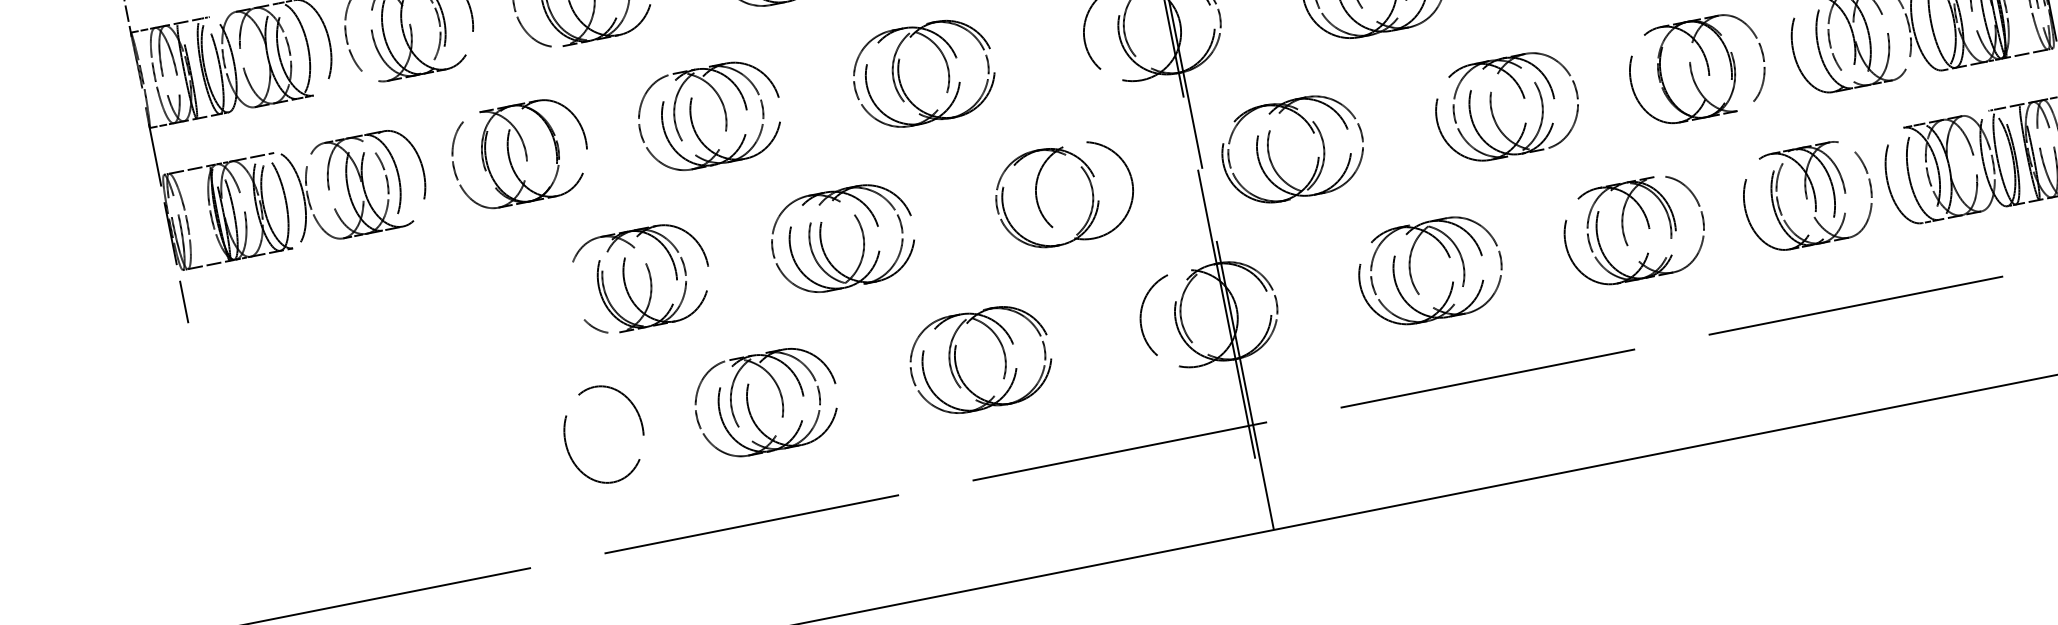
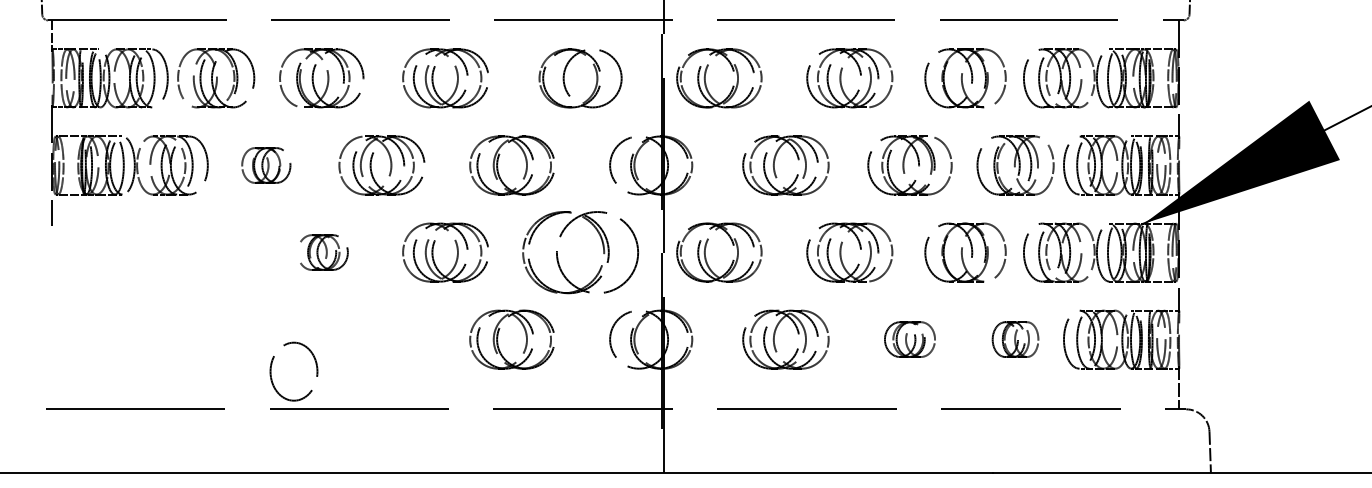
part: (520, 153) -> (266, 165), size x0.6
part: (1064, 194) -> (580, 252), size x1.4
part: (1807, 195) -> (1015, 339), size x0.6
part: (1633, 230) -> (909, 339), size x0.6
part: (643, 277) -> (324, 252), size x0.6
part: (780, 399) -> (390, 339), removed
part: (567, 441) -> (271, 371), moved

